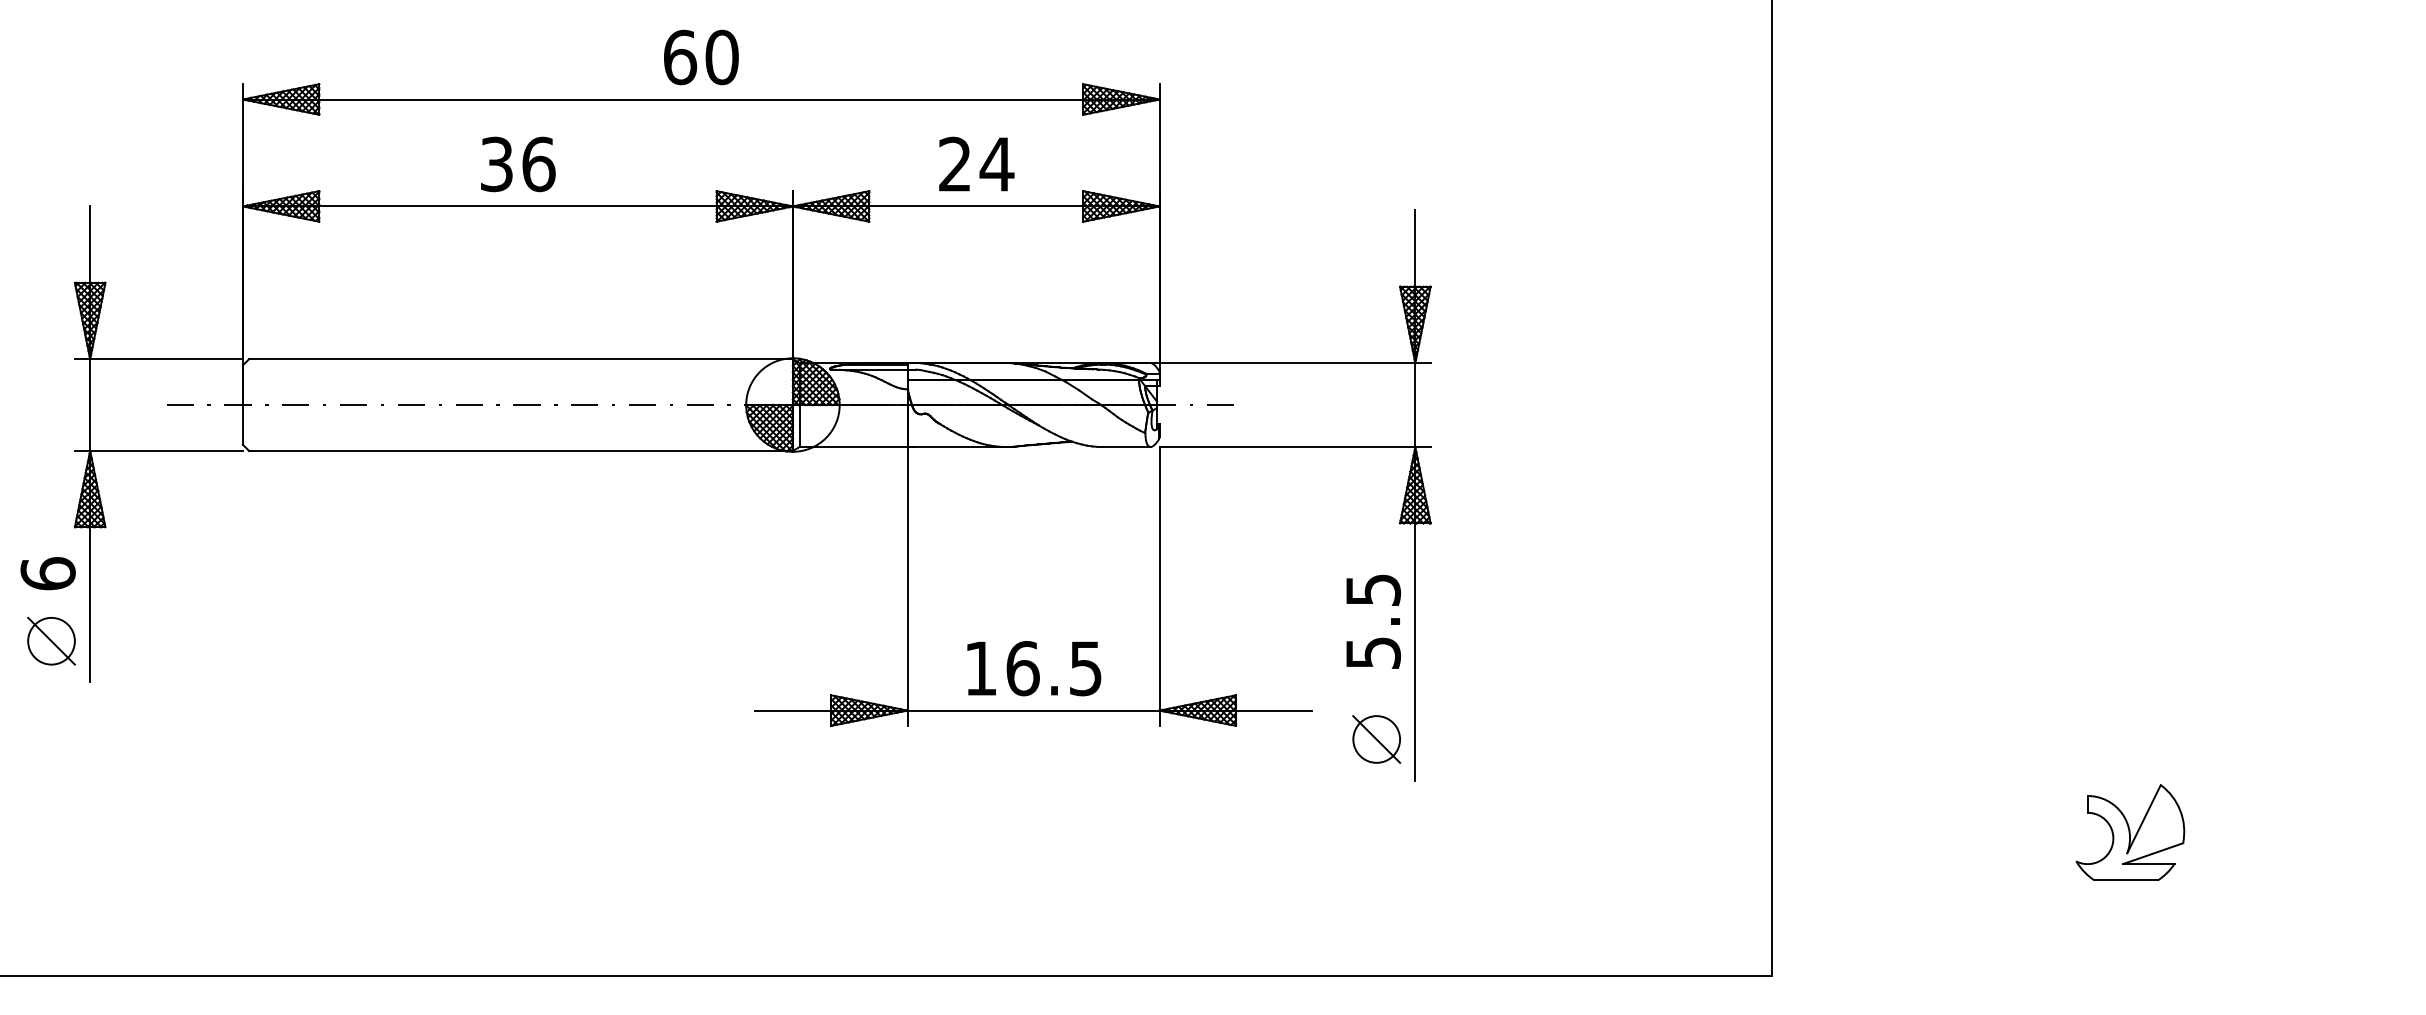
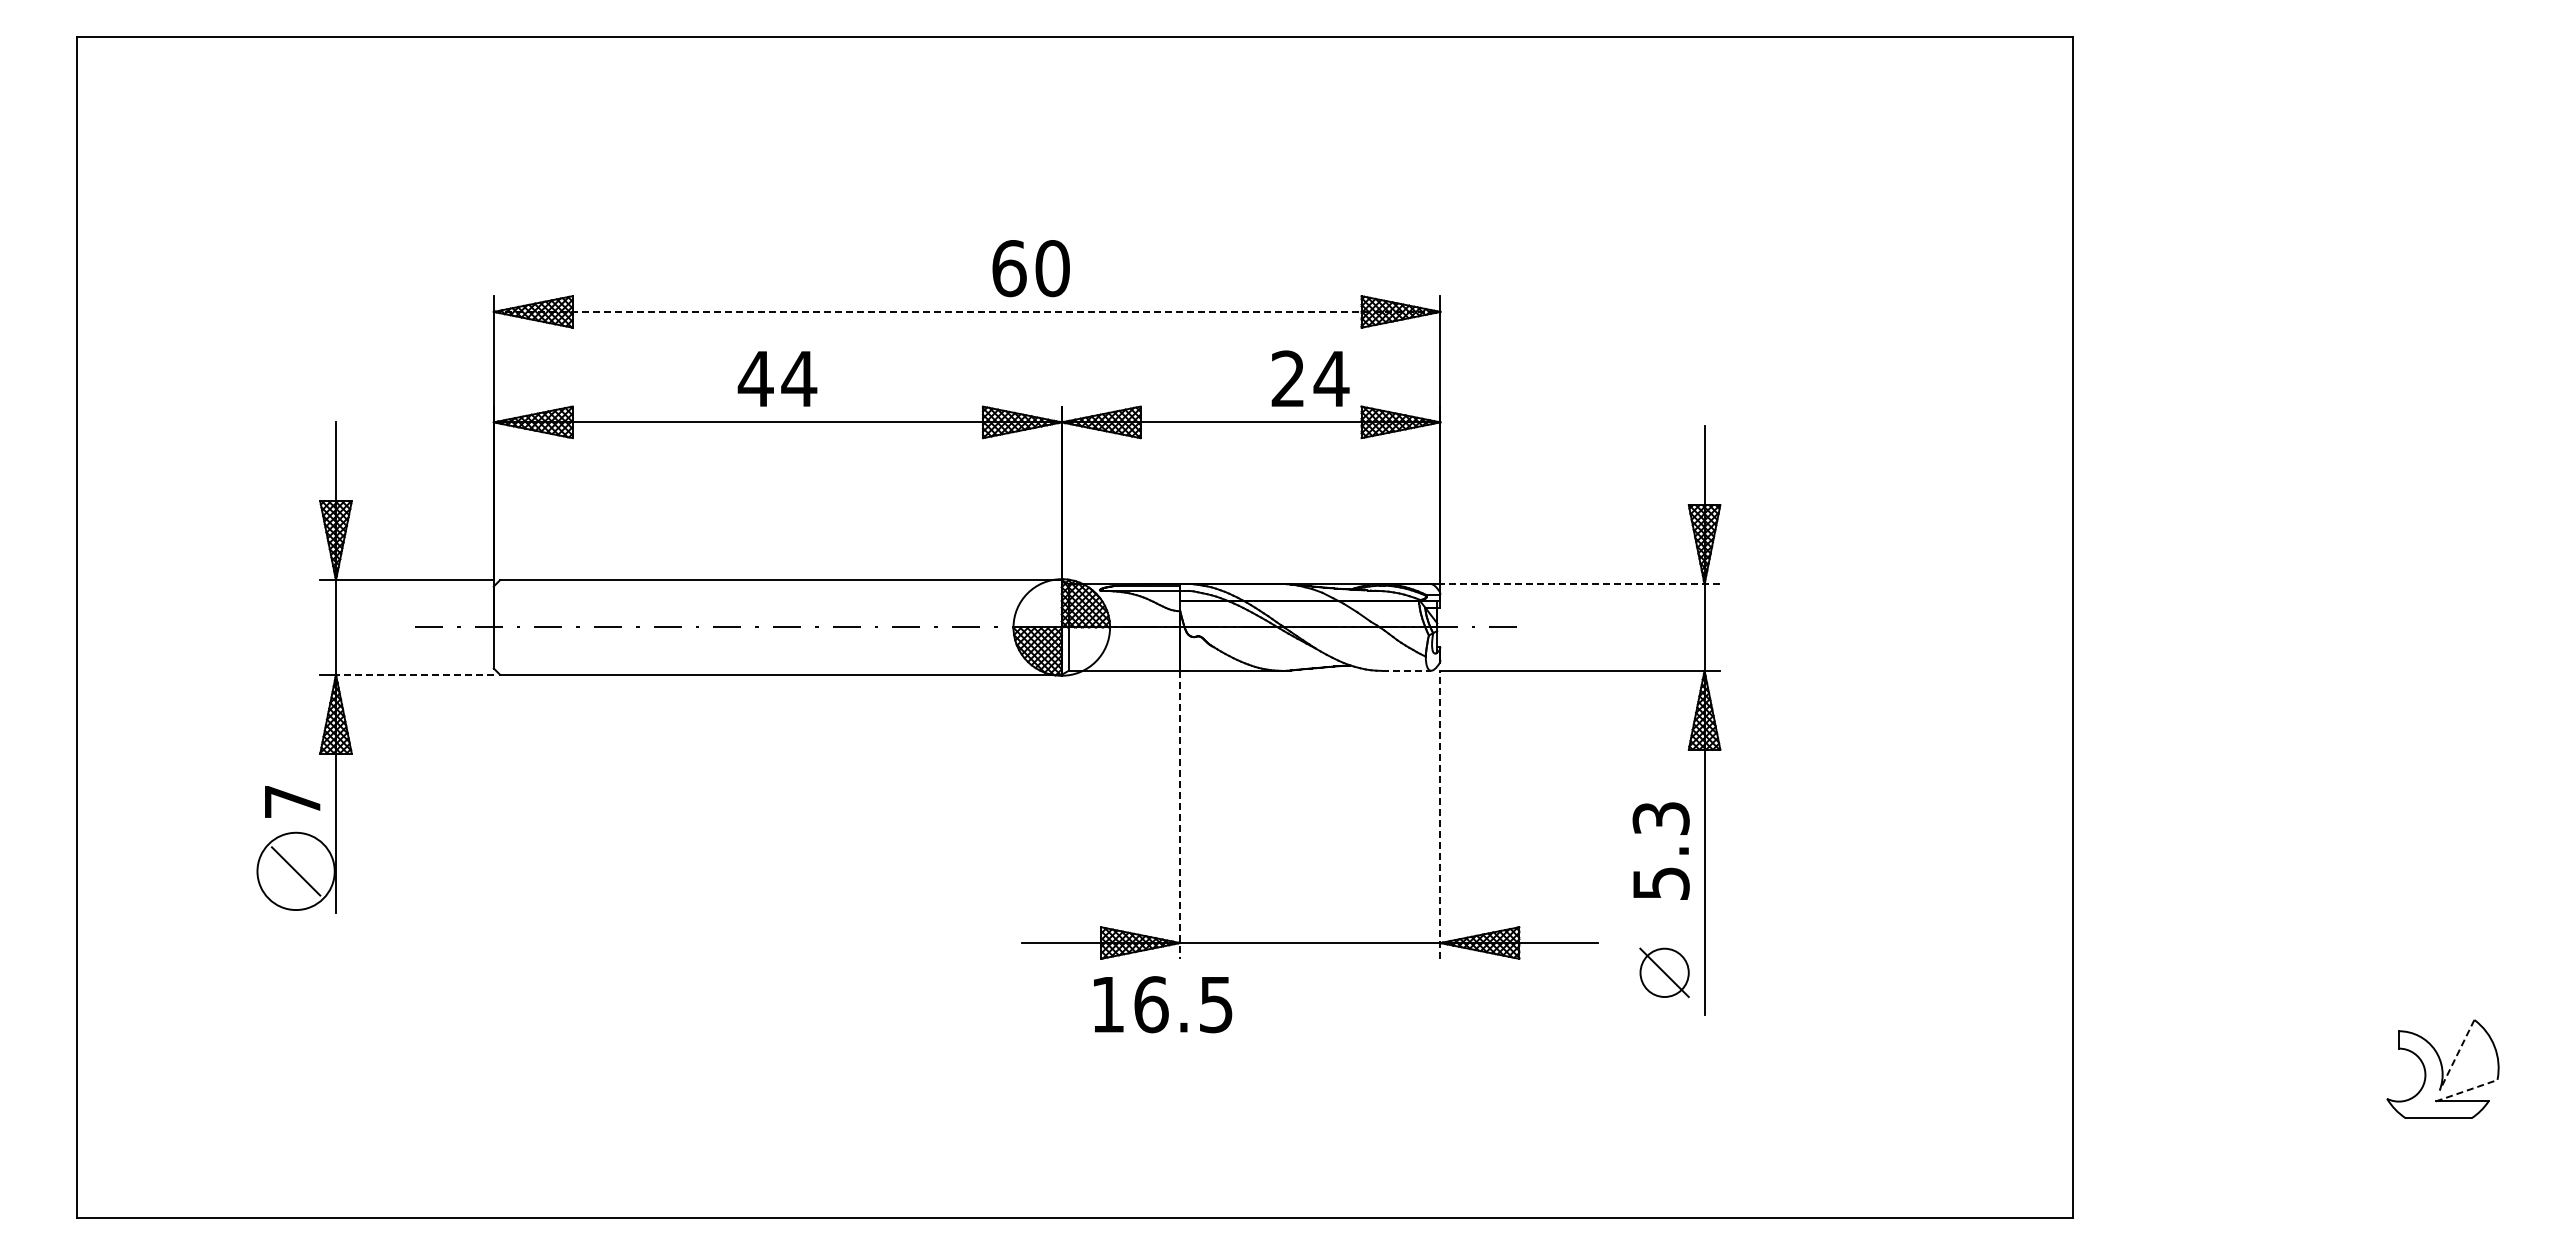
text: (700, 57) -> (1030, 268), moved
line: (701, 99) -> (967, 311), solid -> dashed
text: (517, 163) -> (777, 378), 36 -> 44
text: (976, 163) -> (1310, 378), moved
line: (1295, 363) -> (1580, 584), solid -> dashed
line: (1126, 446) -> (1406, 670), solid -> dashed
line: (166, 450) -> (414, 674), solid -> dashed
text: (48, 573) -> (292, 801), 6 -> 7
line: (907, 586) -> (1180, 814), solid -> dashed
line: (1159, 586) -> (1440, 814), solid -> dashed
text: (1372, 590) -> (1660, 818), 5.5 -> 5.3
circle: (50, 641) -> (295, 871), size x1.6
text: (1034, 668) -> (1163, 1004), moved
line: (2143, 819) -> (2456, 1055), solid -> dashed
line: (2153, 853) -> (2466, 1090), solid -> dashed

